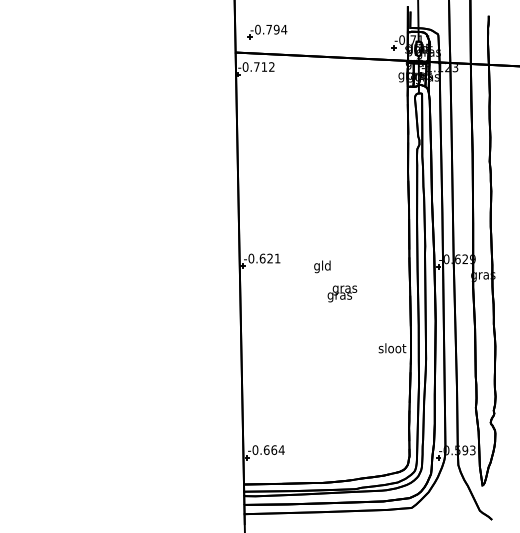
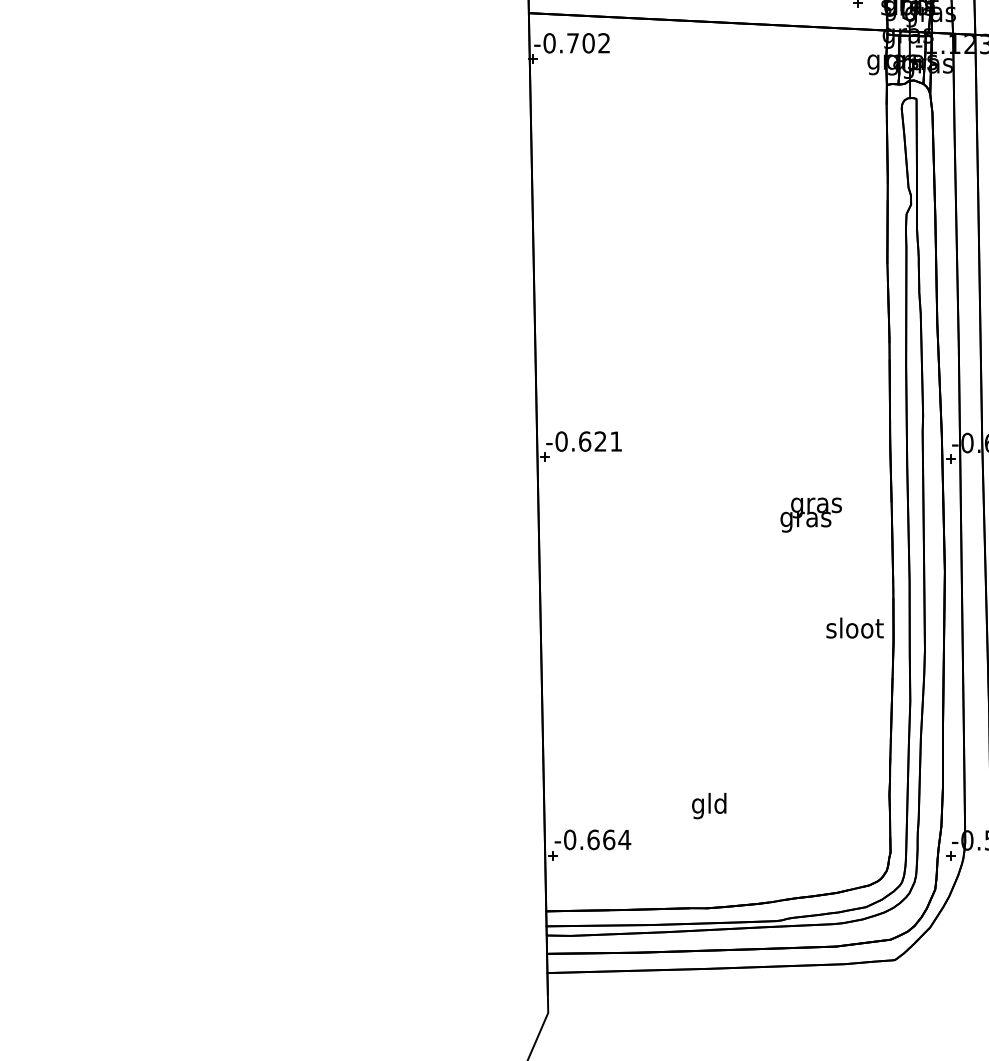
text: (264, 66) -> (588, 42), -0.712 -> -0.702
text: (322, 266) -> (709, 805), moved
text: (342, 293) -> (811, 514), moved

